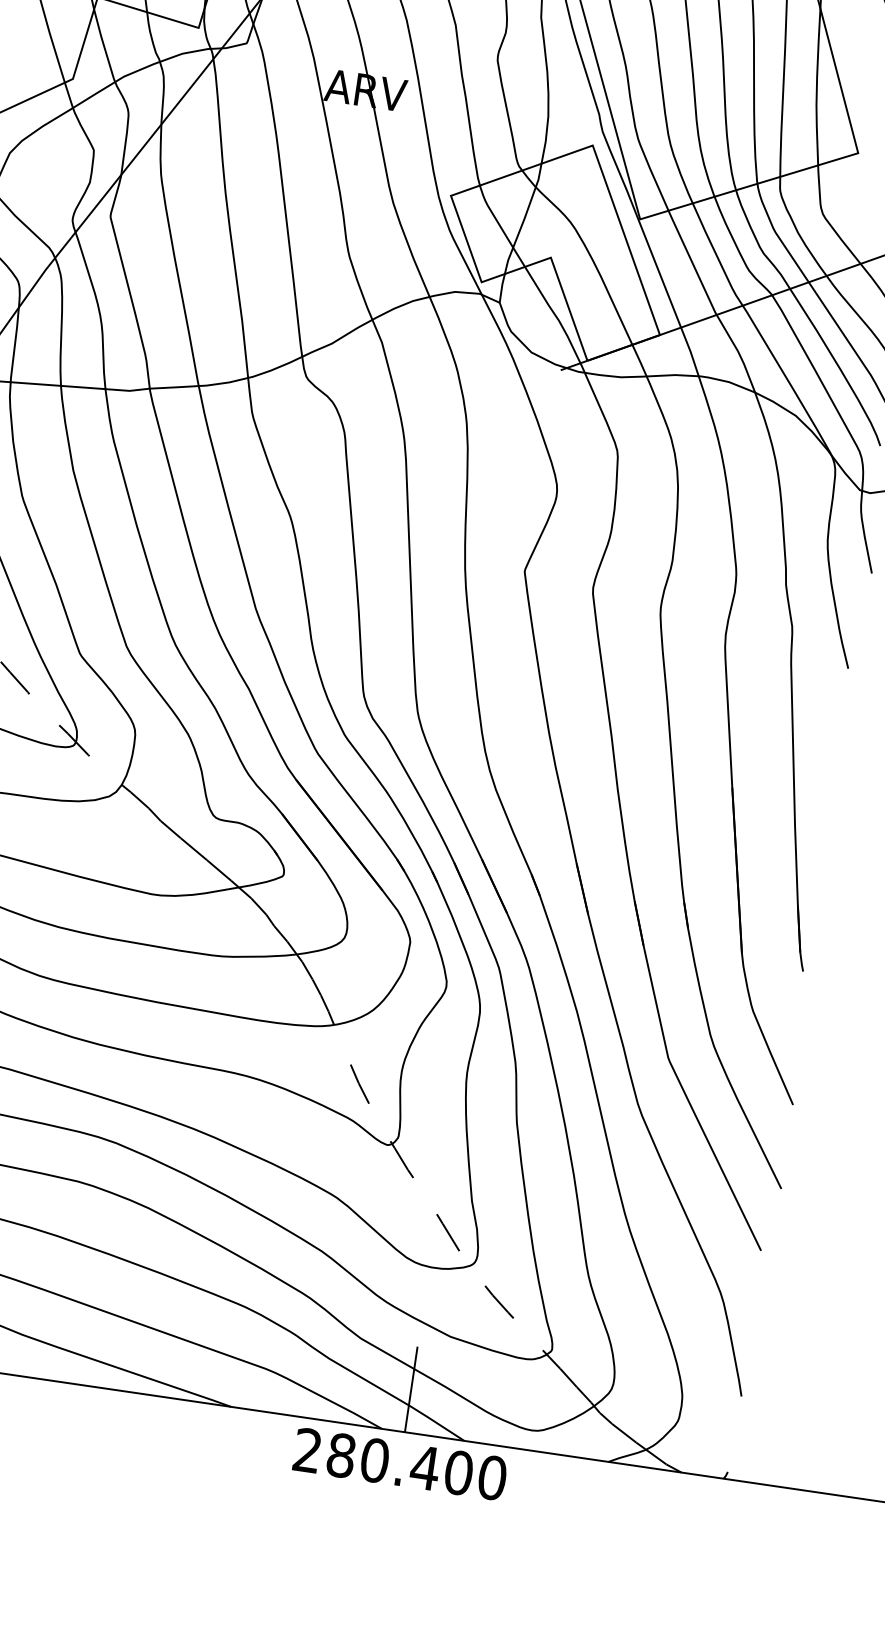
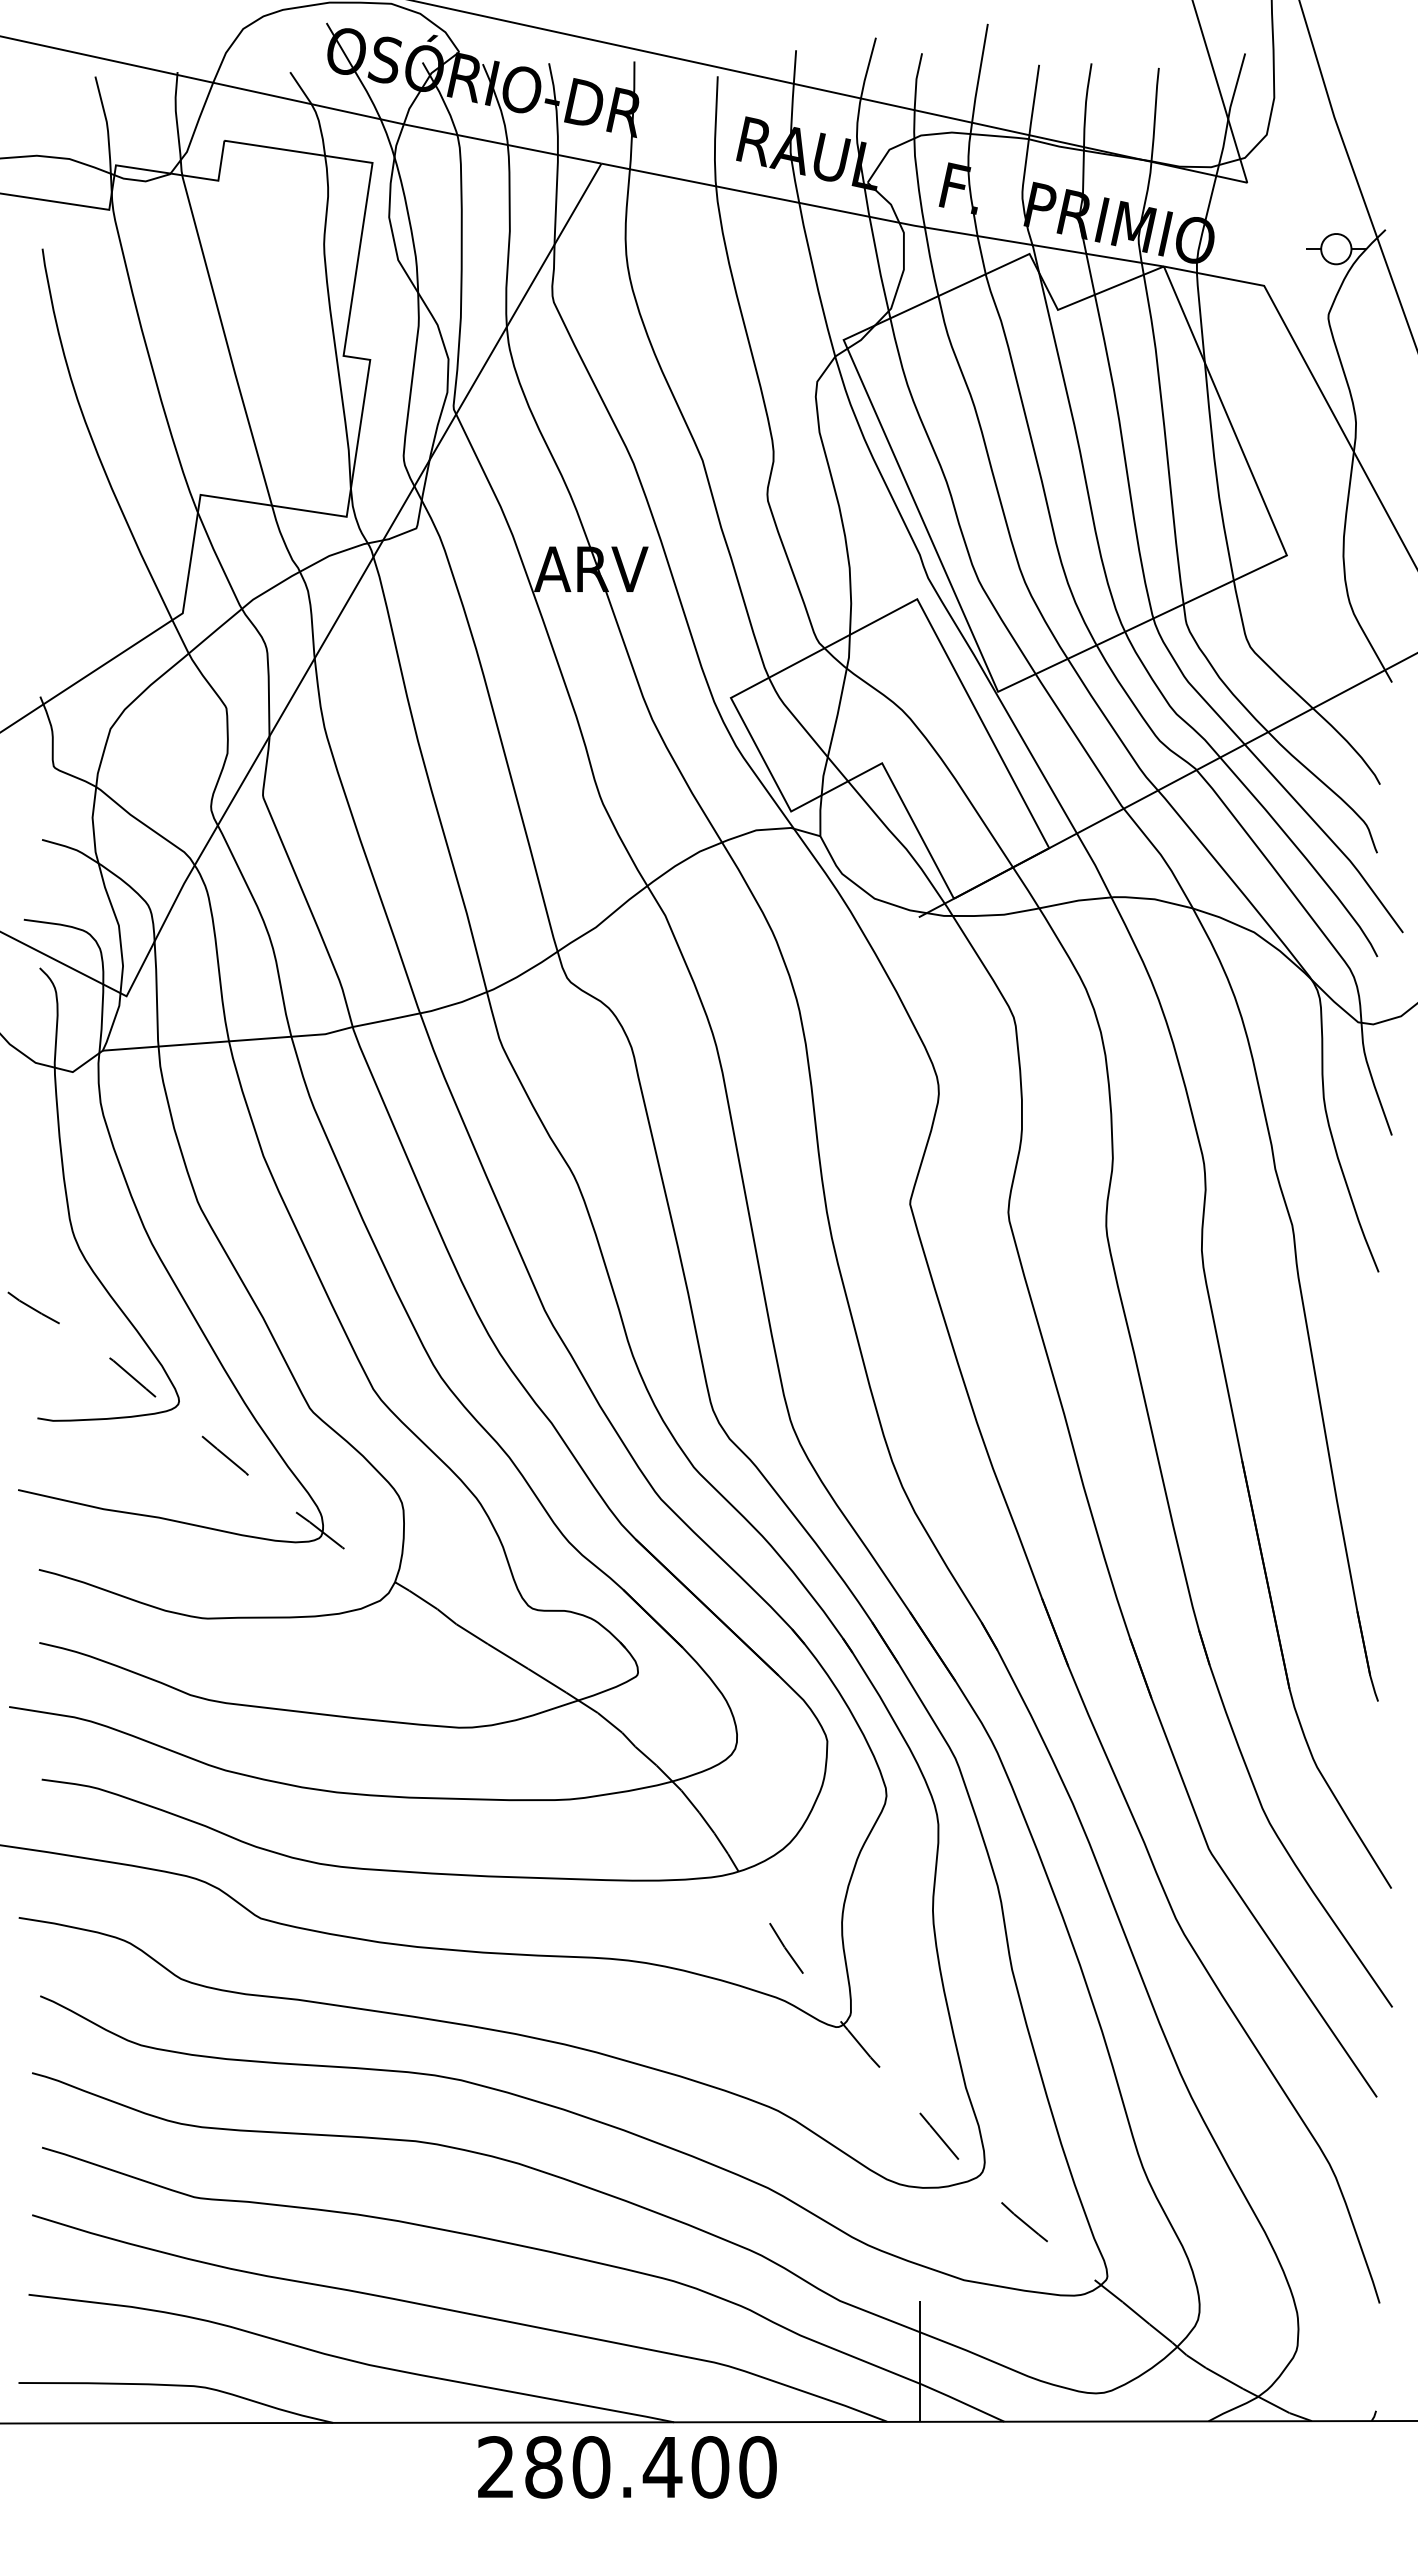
text: (400, 1464) -> (627, 2467), moved

